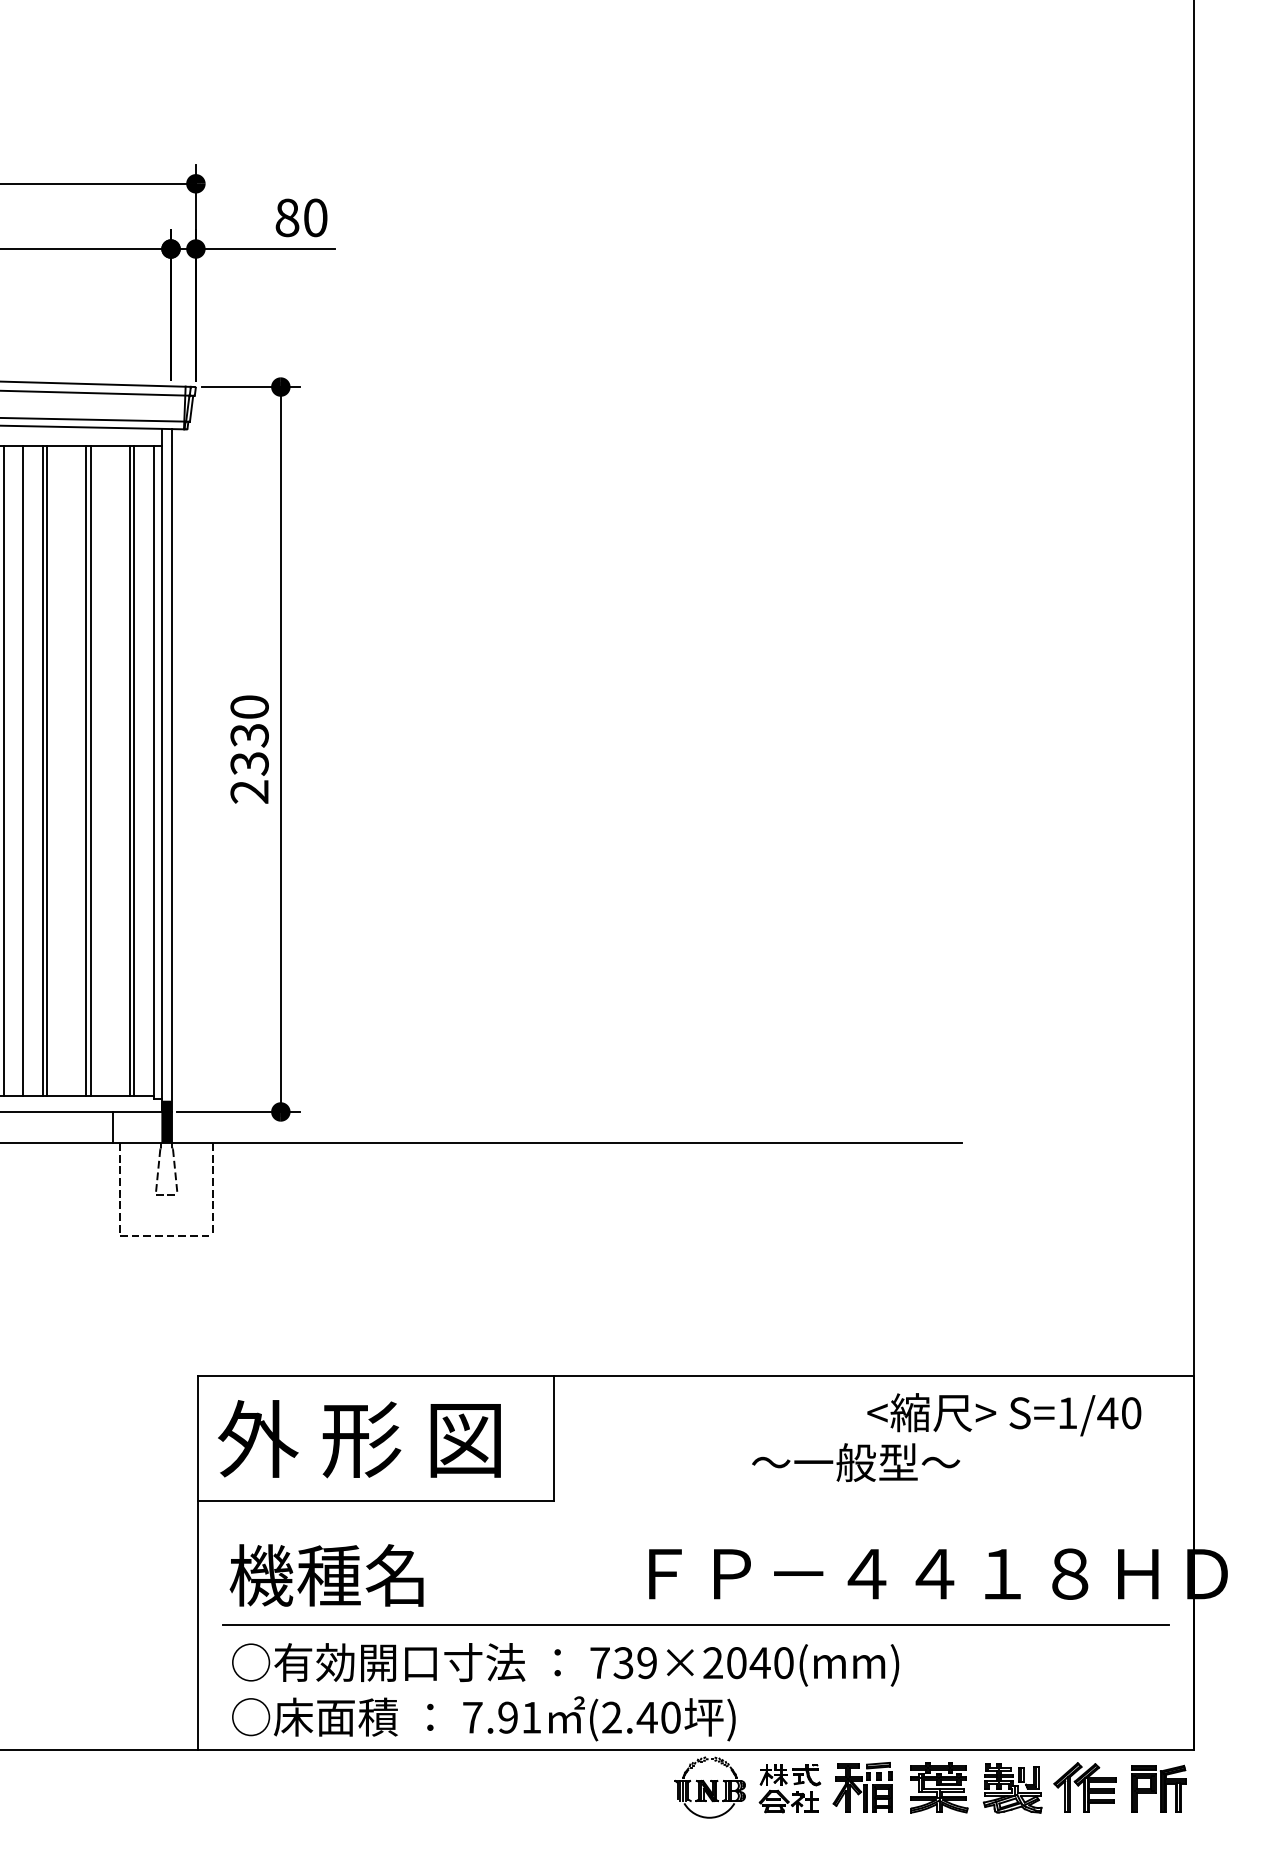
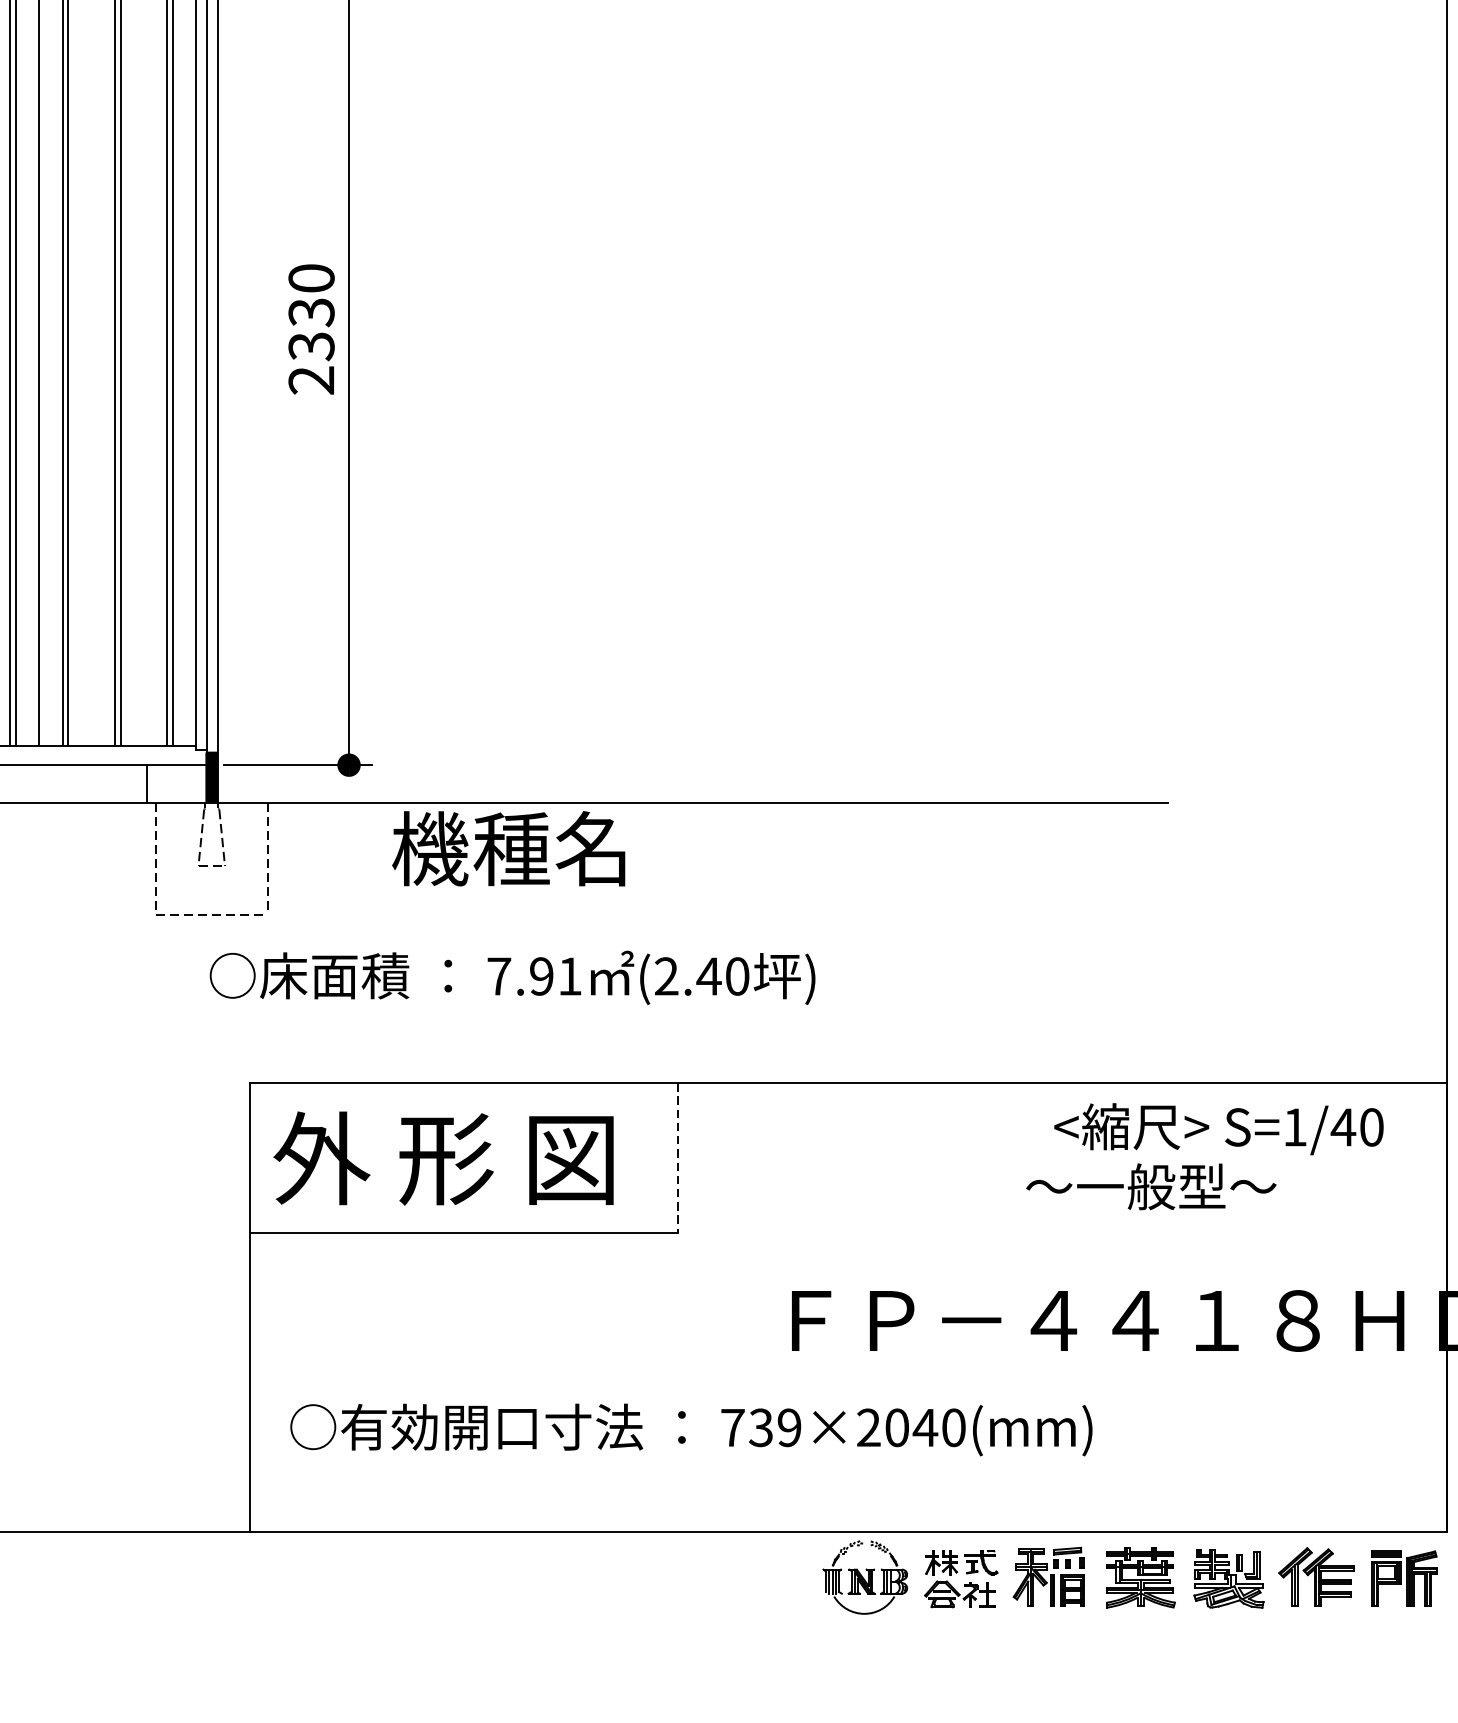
line: (554, 1439) -> (678, 1159), solid -> dashed
text: (856, 1462) -> (1151, 1186), moved
text: (326, 1575) -> (508, 848), moved
line: (695, 1625) -> (847, 1382), removed
text: (483, 1718) -> (512, 977), moved

